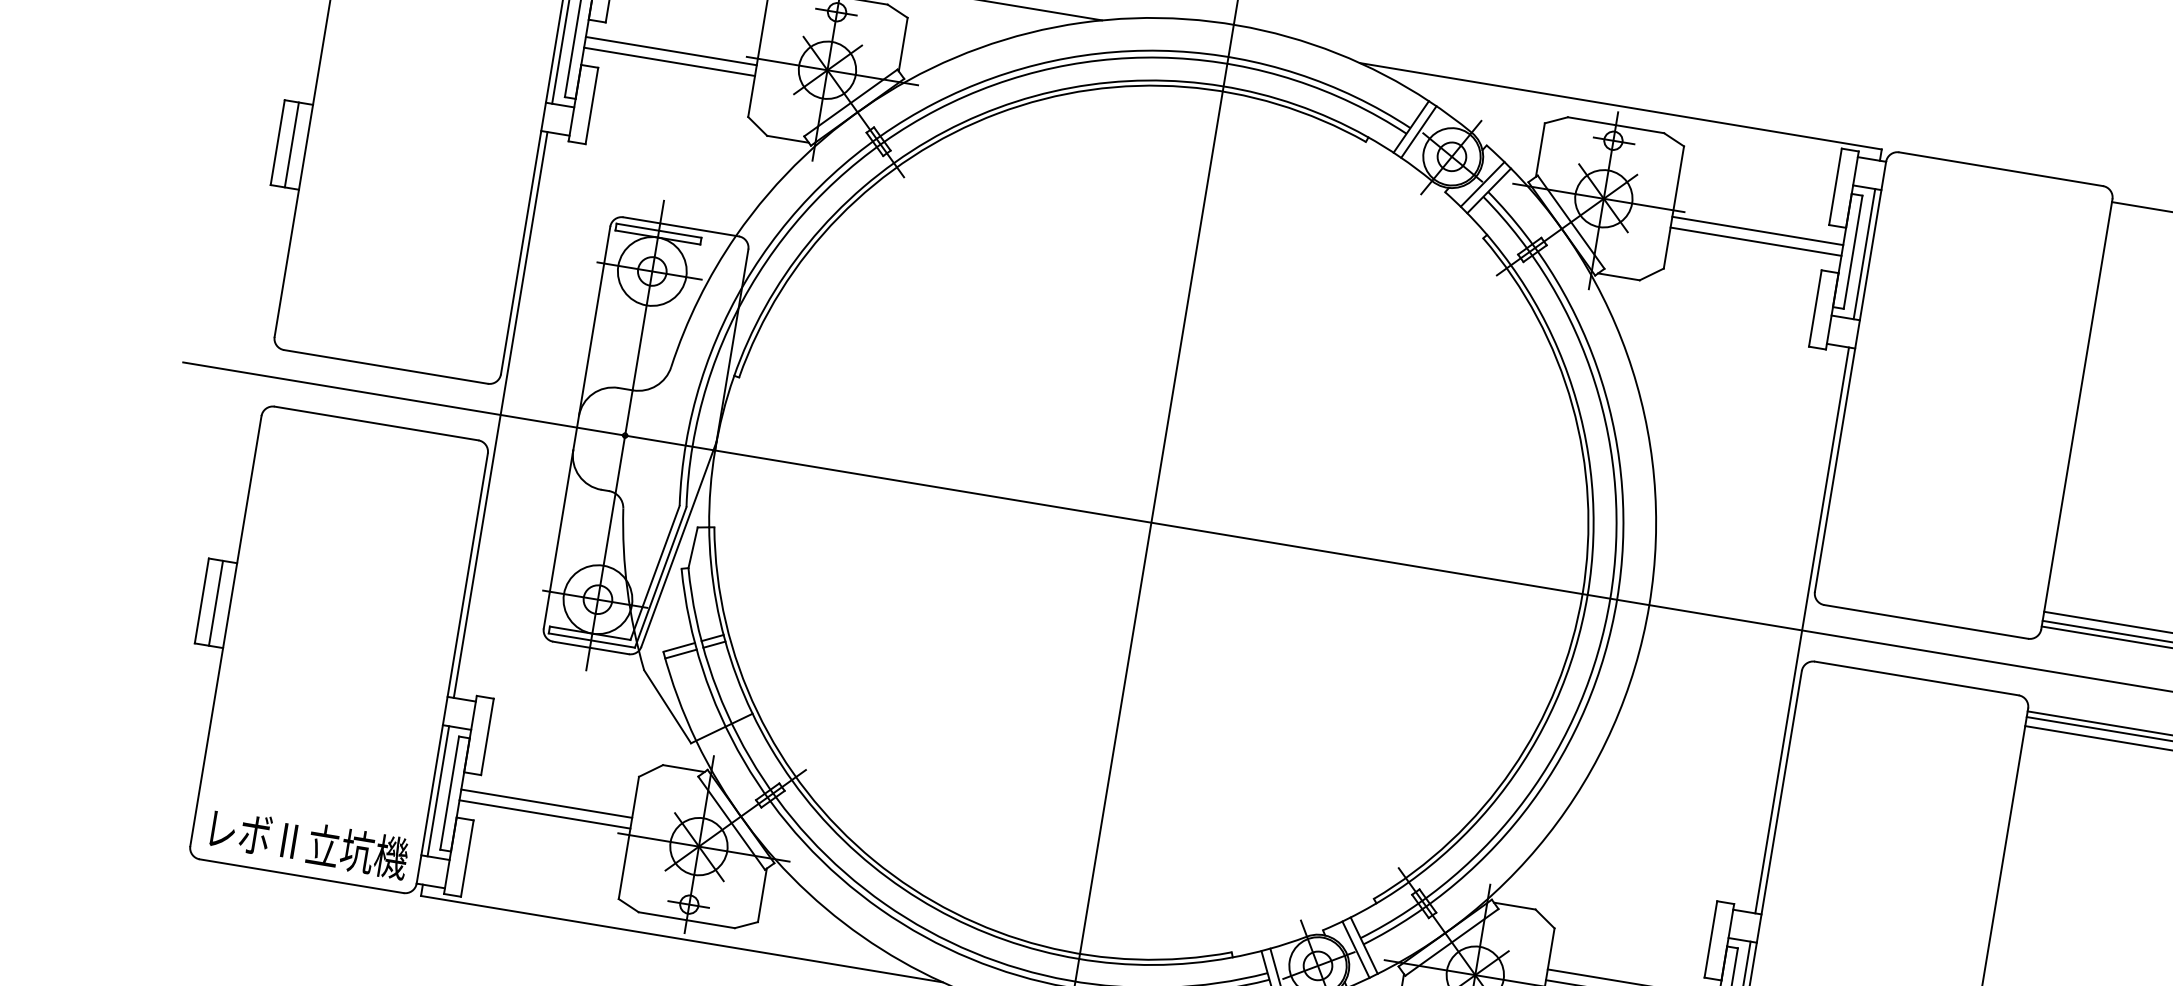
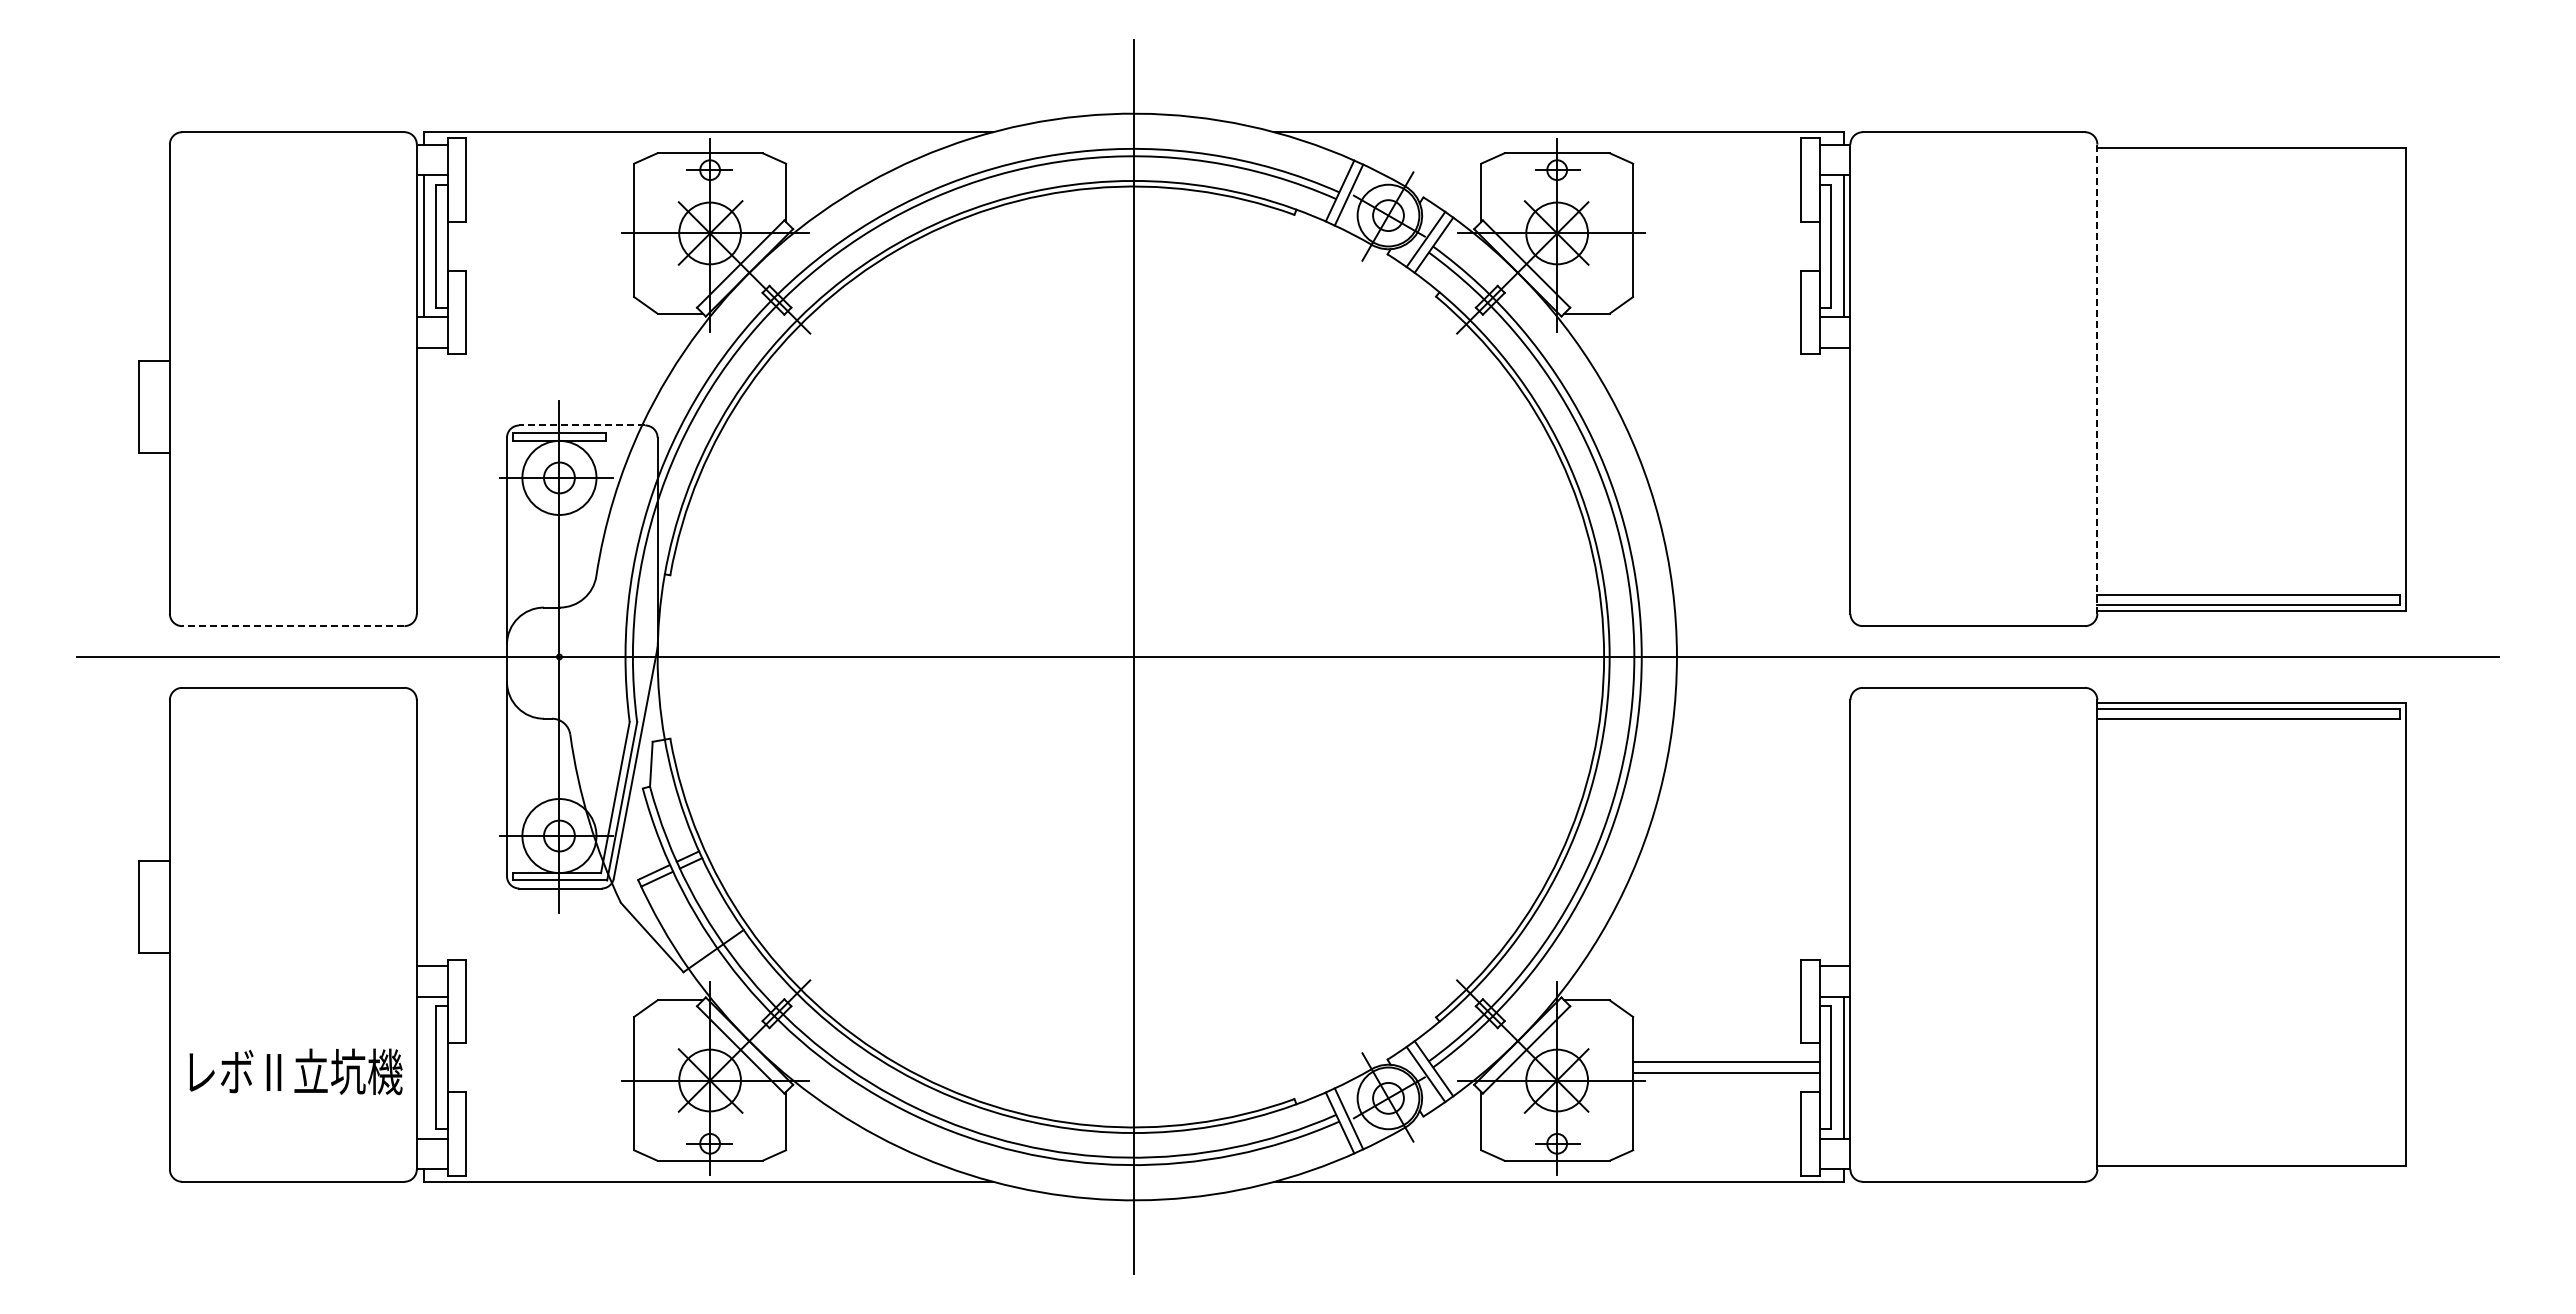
line: (670, 50) -> (540, 240), removed
line: (669, 61) -> (540, 252), removed
line: (292, 144) -> (154, 406), removed
line: (681, 226) -> (582, 425), solid -> dashed
line: (1757, 230) -> (1726, 240), removed
line: (1756, 241) -> (1726, 252), removed
line: (385, 367) -> (292, 626), solid -> dashed
line: (500, 414) -> (423, 656), removed
line: (2076, 414) -> (2097, 379), solid -> dashed
line: (216, 602) -> (154, 906), removed
line: (1802, 629) -> (1843, 656), removed
line: (438, 791) -> (423, 1067), removed
line: (546, 803) -> (540, 1061), removed
line: (544, 814) -> (540, 1073), removed
text: (309, 843) -> (295, 1071), moved

